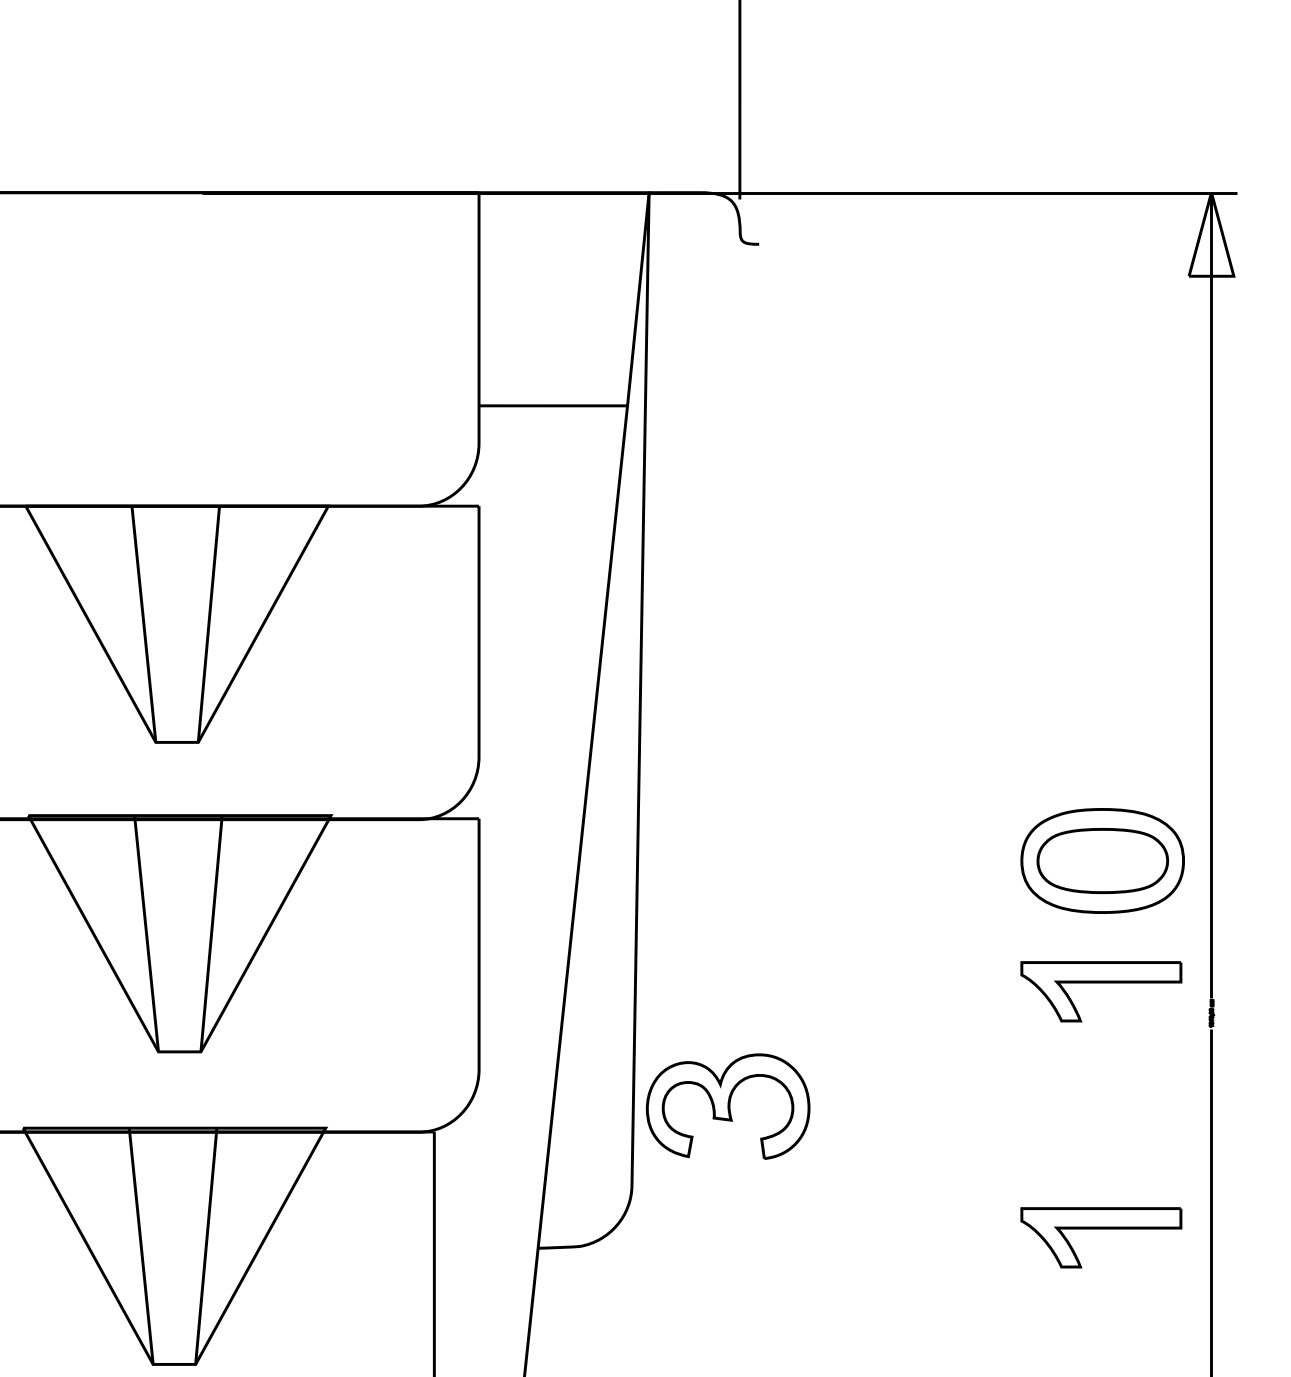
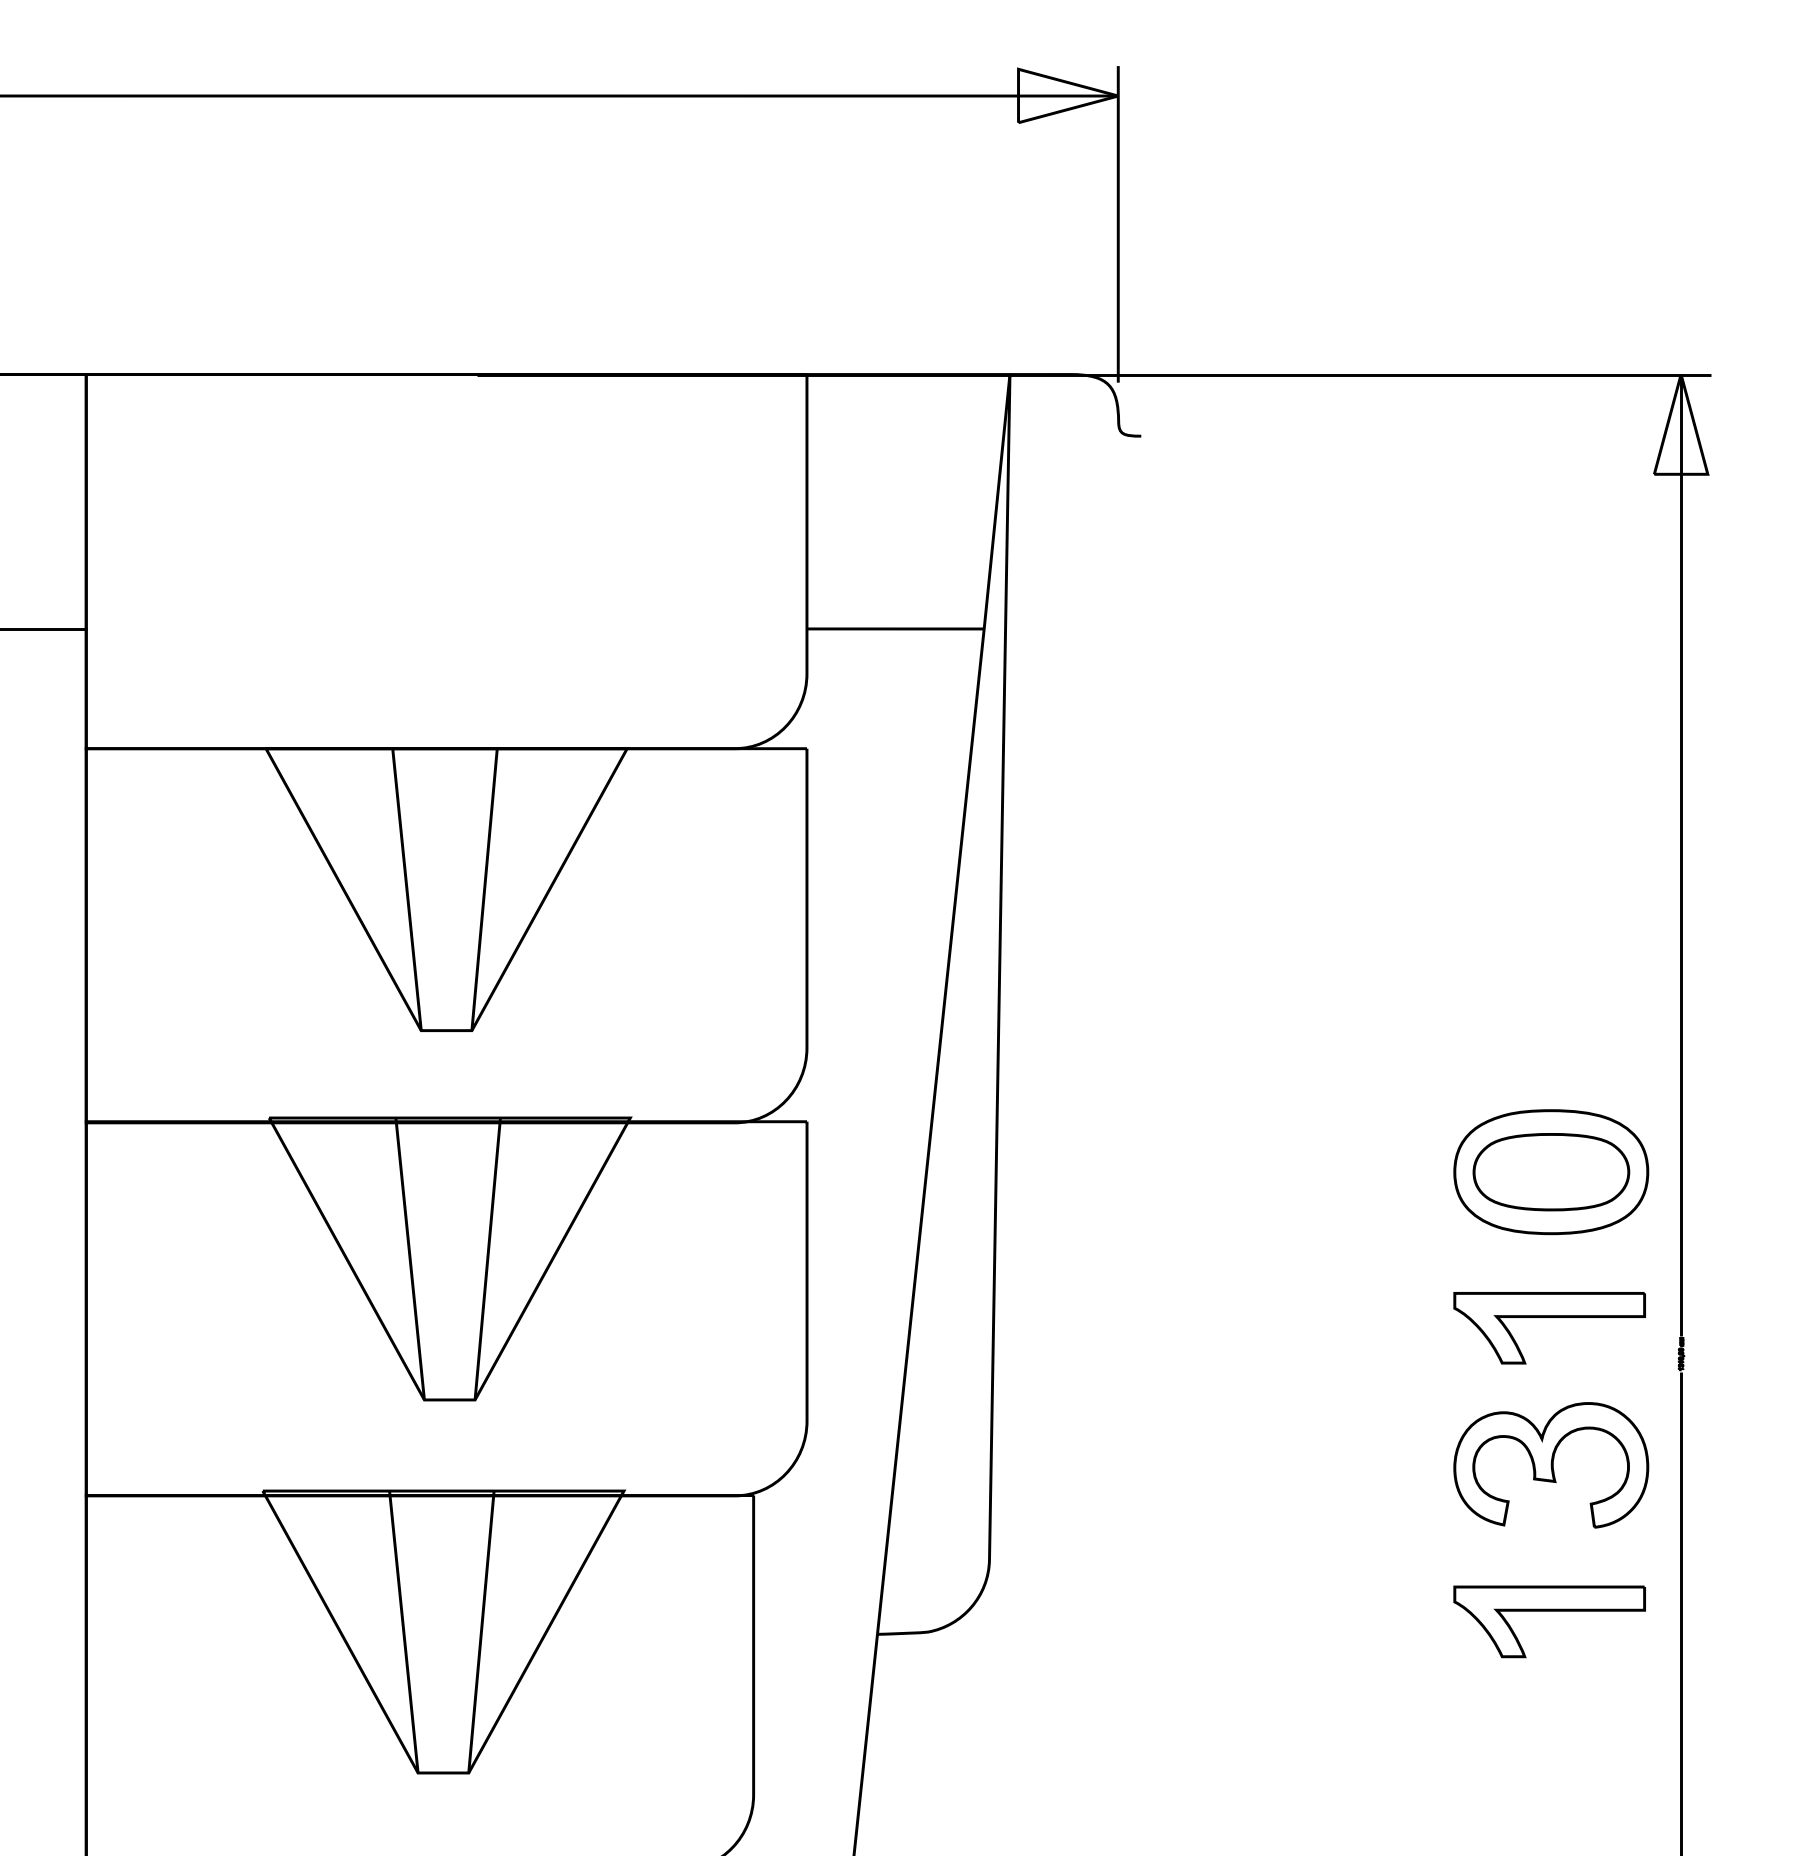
part: (728, 1106) -> (1551, 1465), moved

